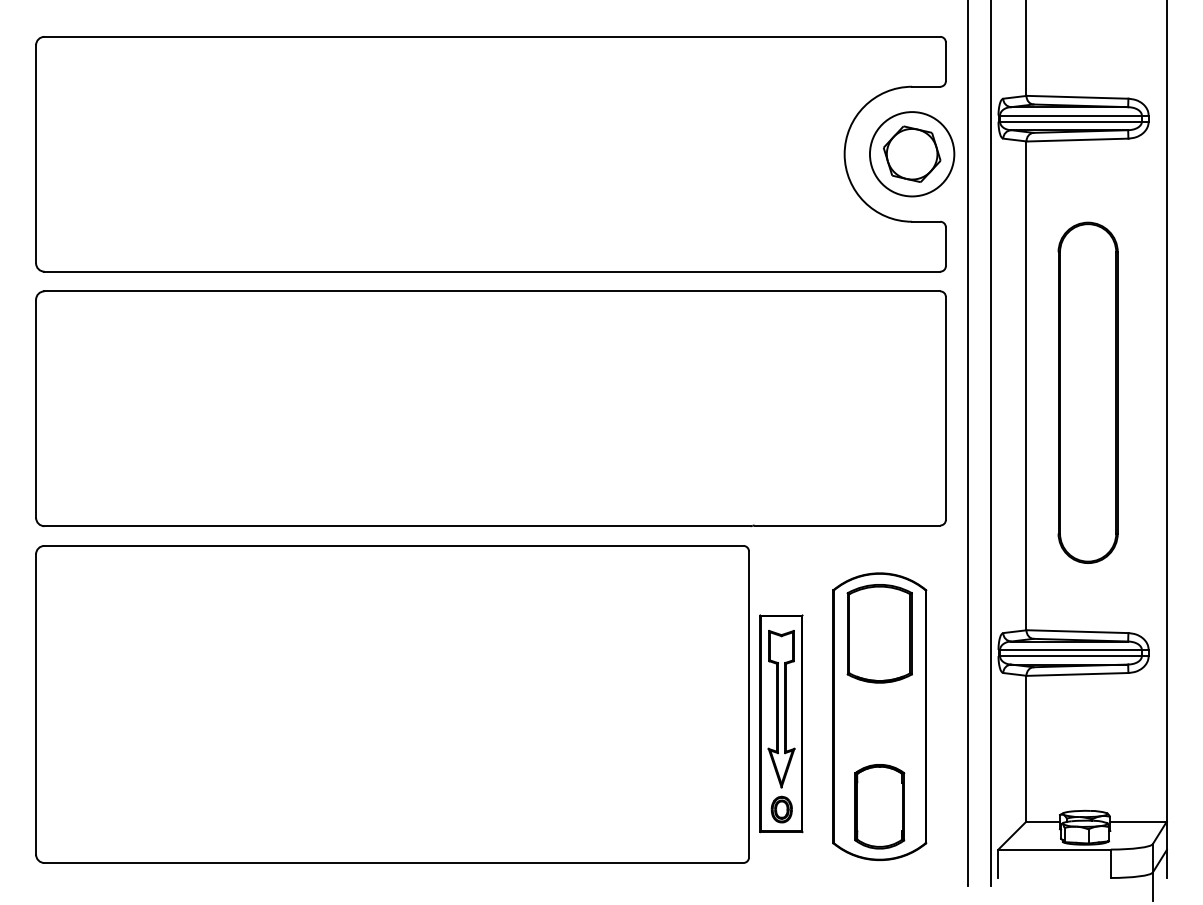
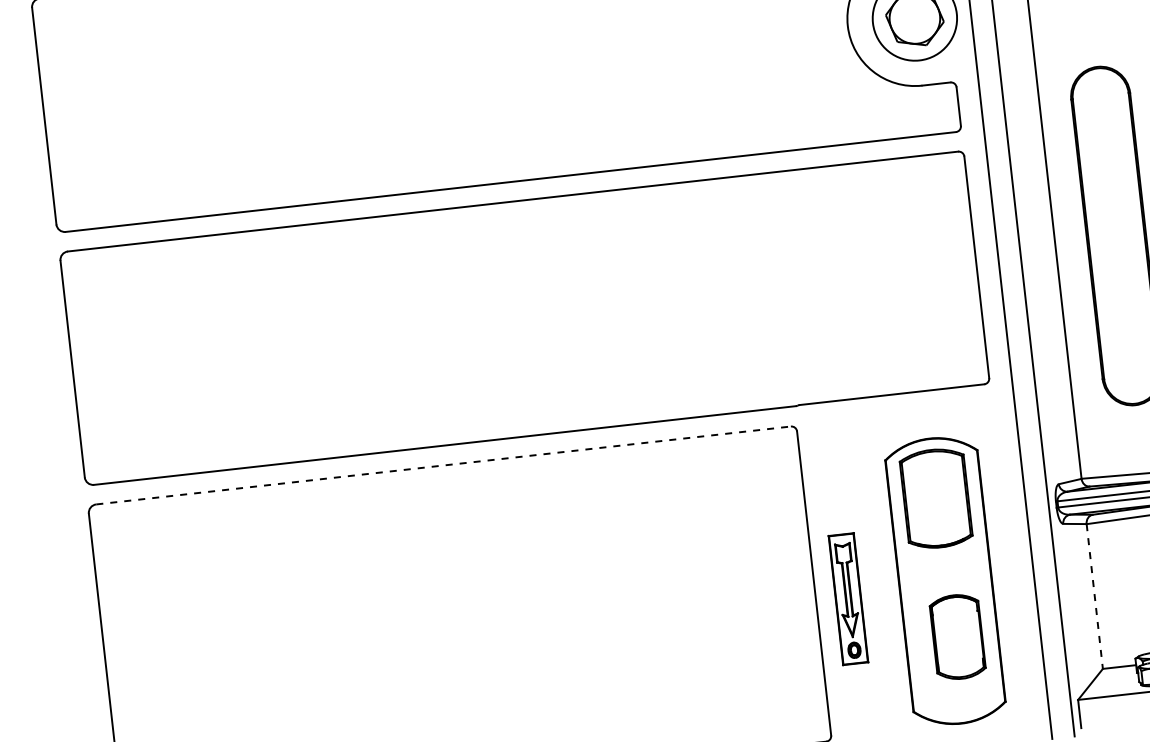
line: (394, 545) -> (444, 465), solid -> dashed
part: (781, 723) -> (848, 598), size x0.6
line: (1026, 748) -> (1094, 596), solid -> dashed
part: (879, 806) -> (957, 636), moved

